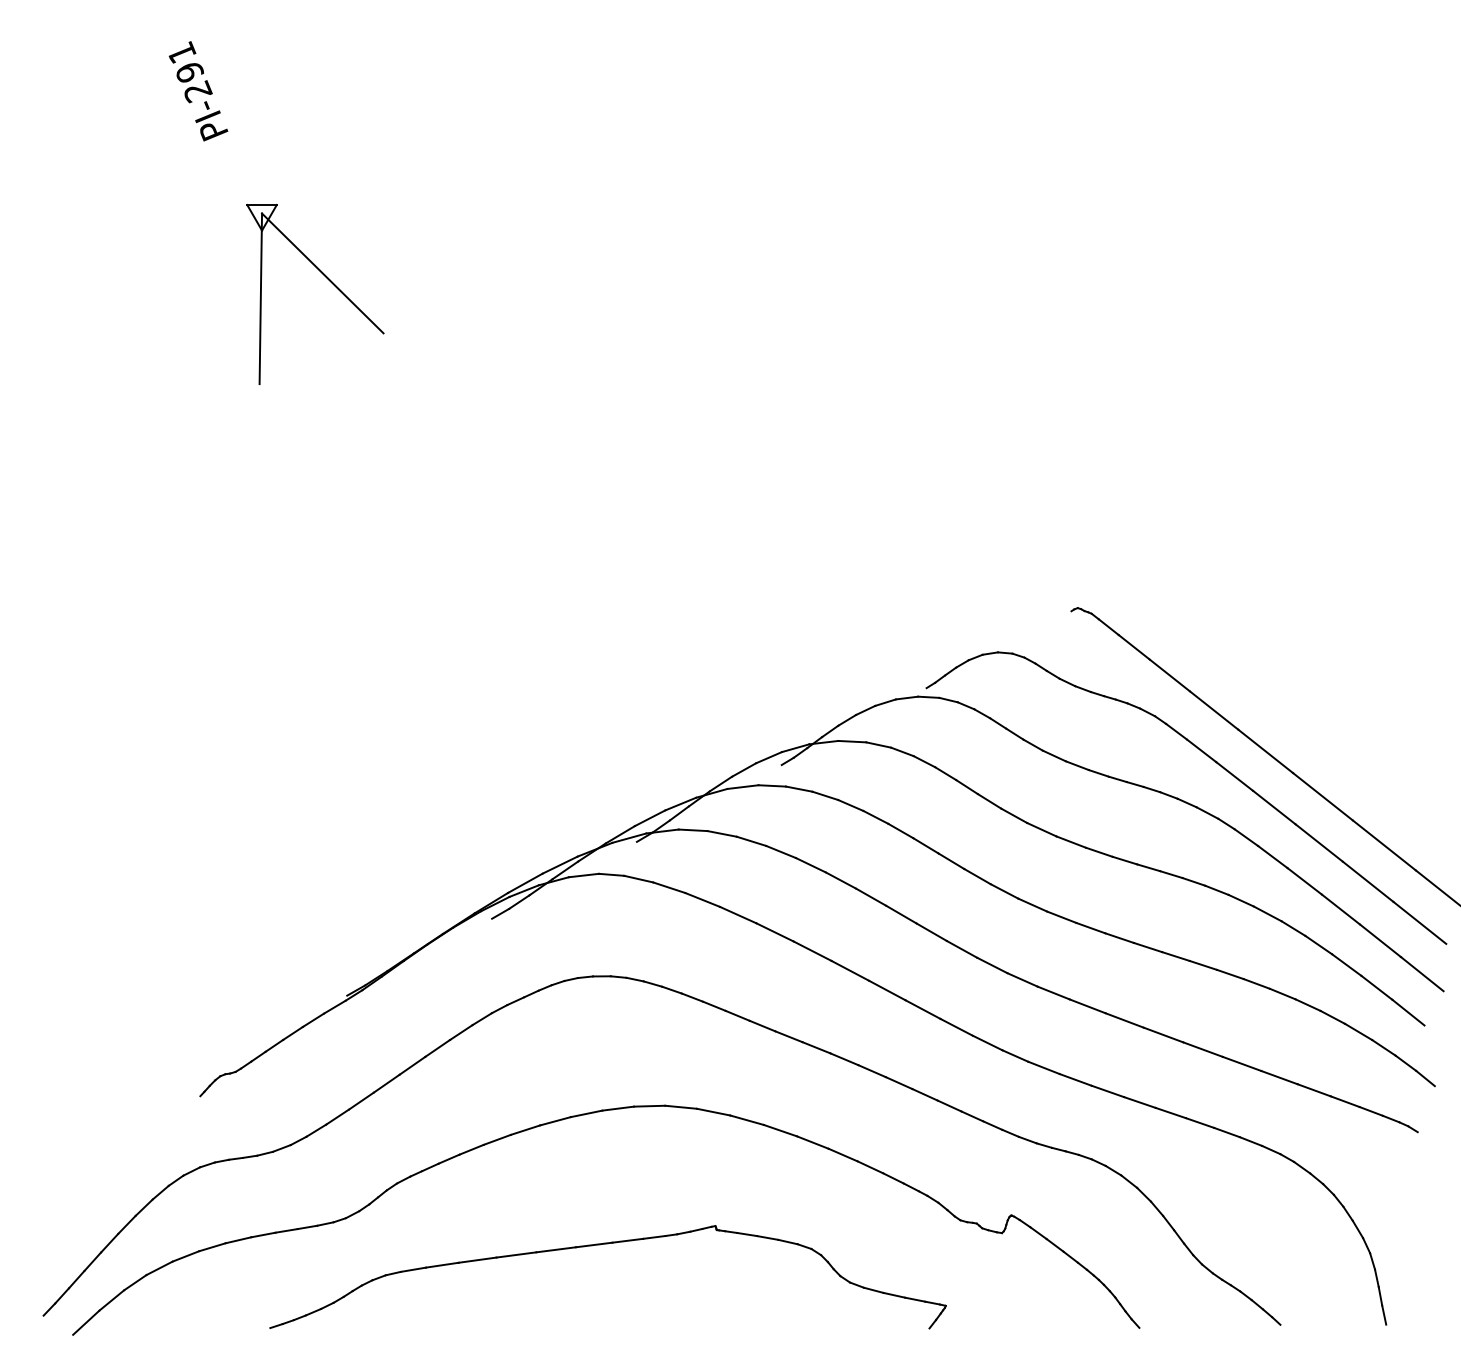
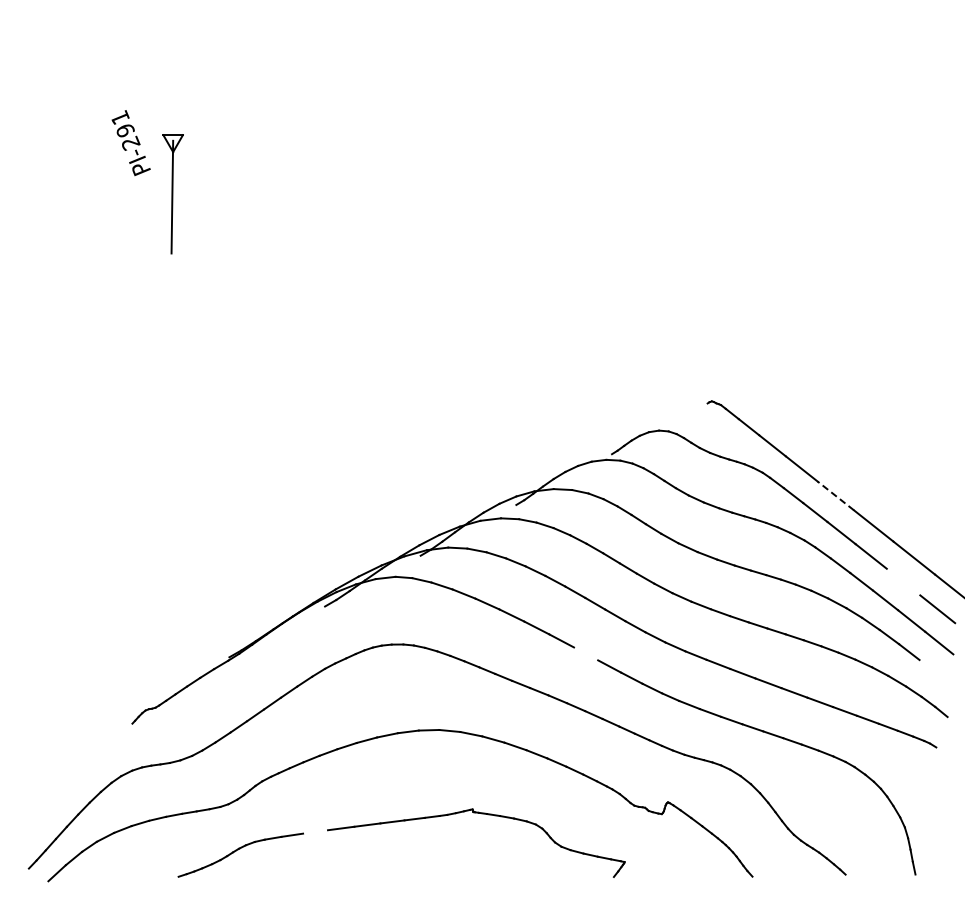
text: (197, 91) -> (130, 143), moved
line: (323, 272) -> (213, 179), removed
line: (1265, 750) -> (835, 495), solid -> dashed
line: (1368, 880) -> (903, 581), removed
line: (887, 989) -> (586, 653), removed
line: (1407, 1012) -> (929, 668), removed
line: (477, 1259) -> (315, 831), removed

